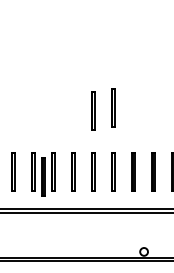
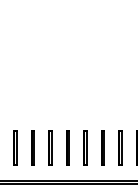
line: (112, 107) -> (84, 91), removed
line: (92, 110) -> (67, 94), removed
line: (43, 176) -> (24, 152), removed

